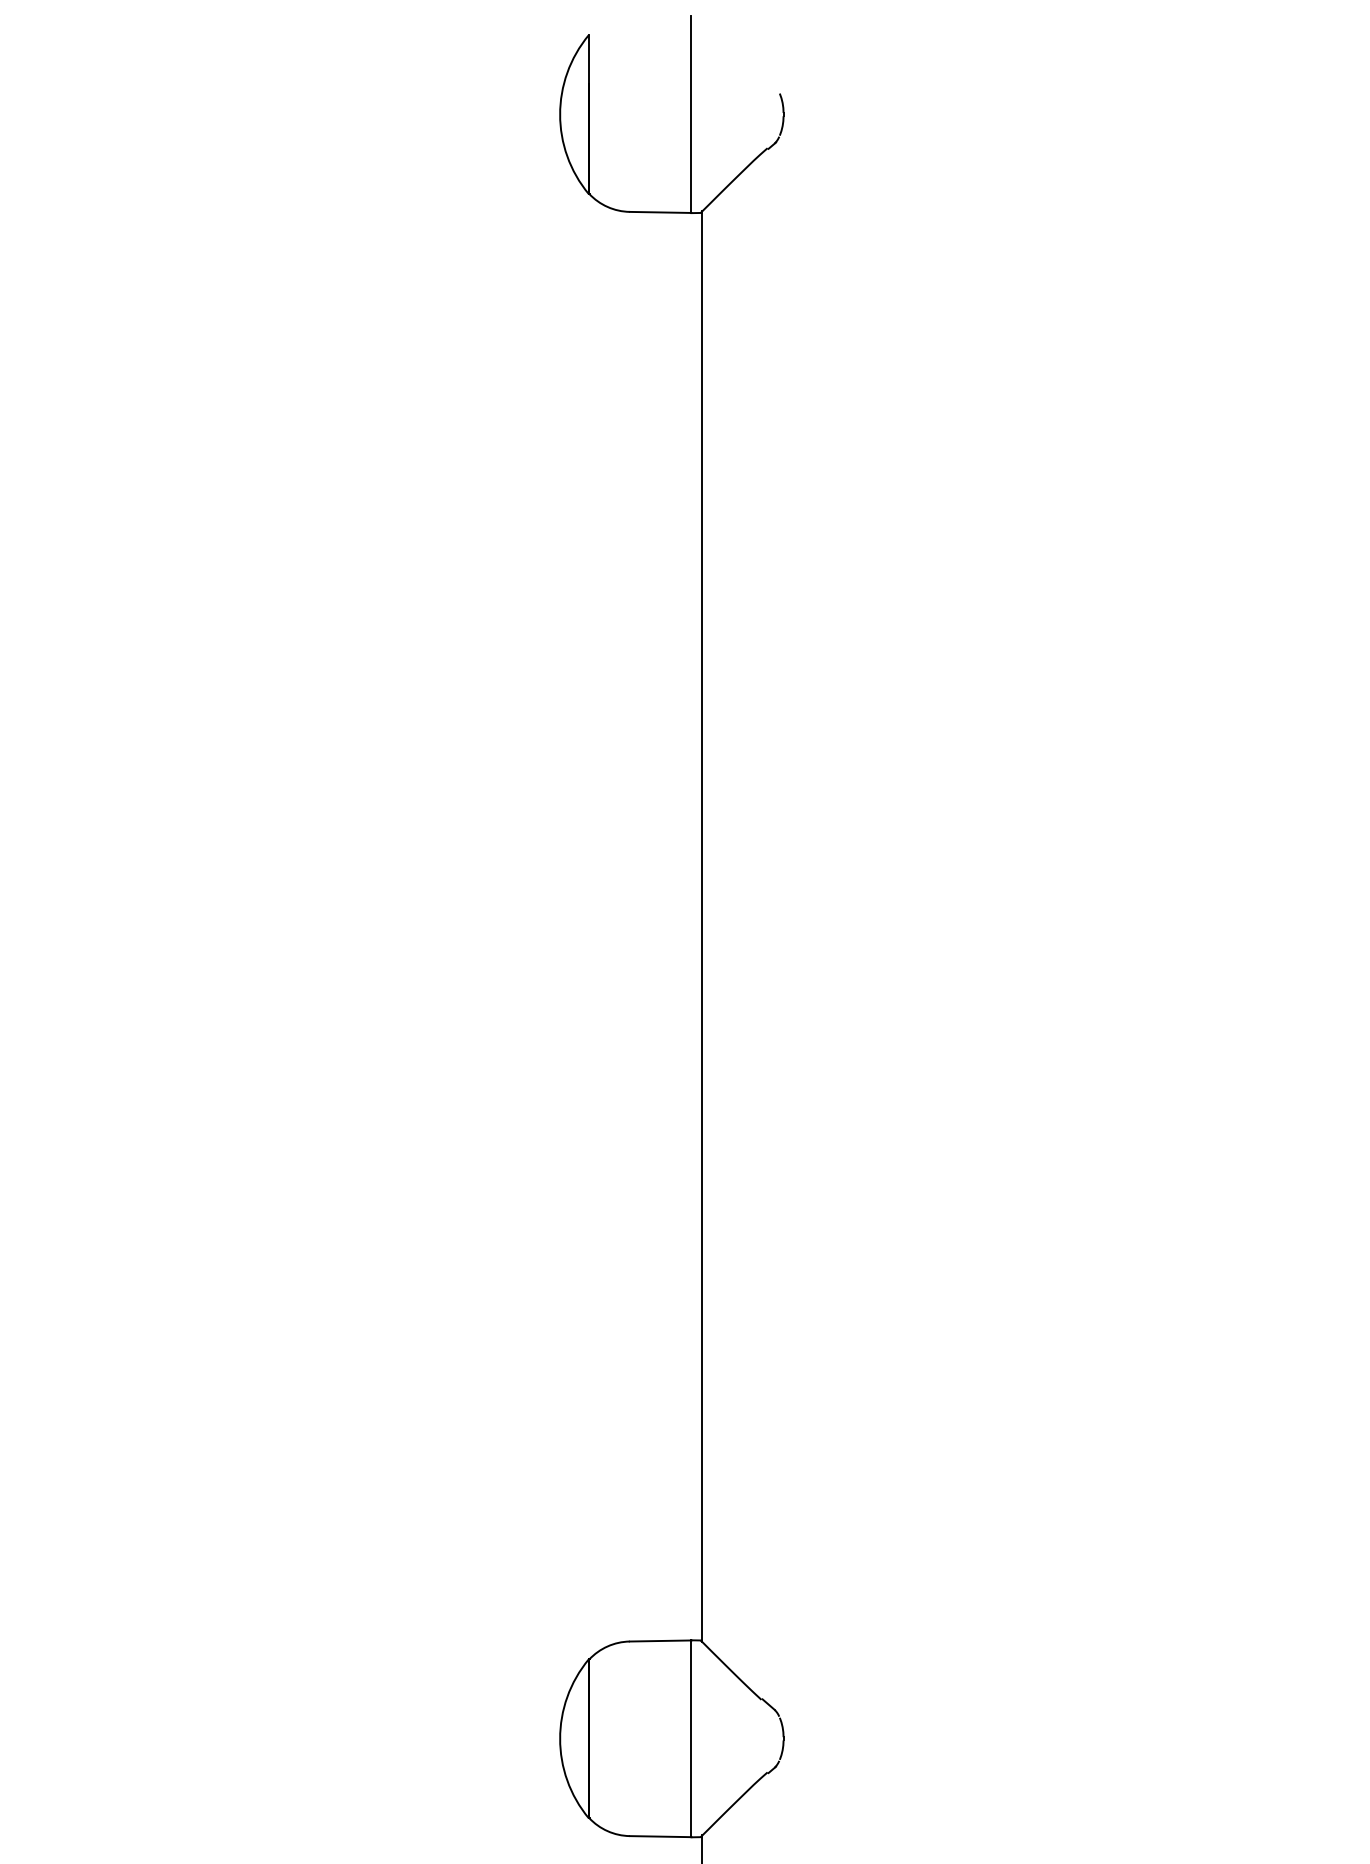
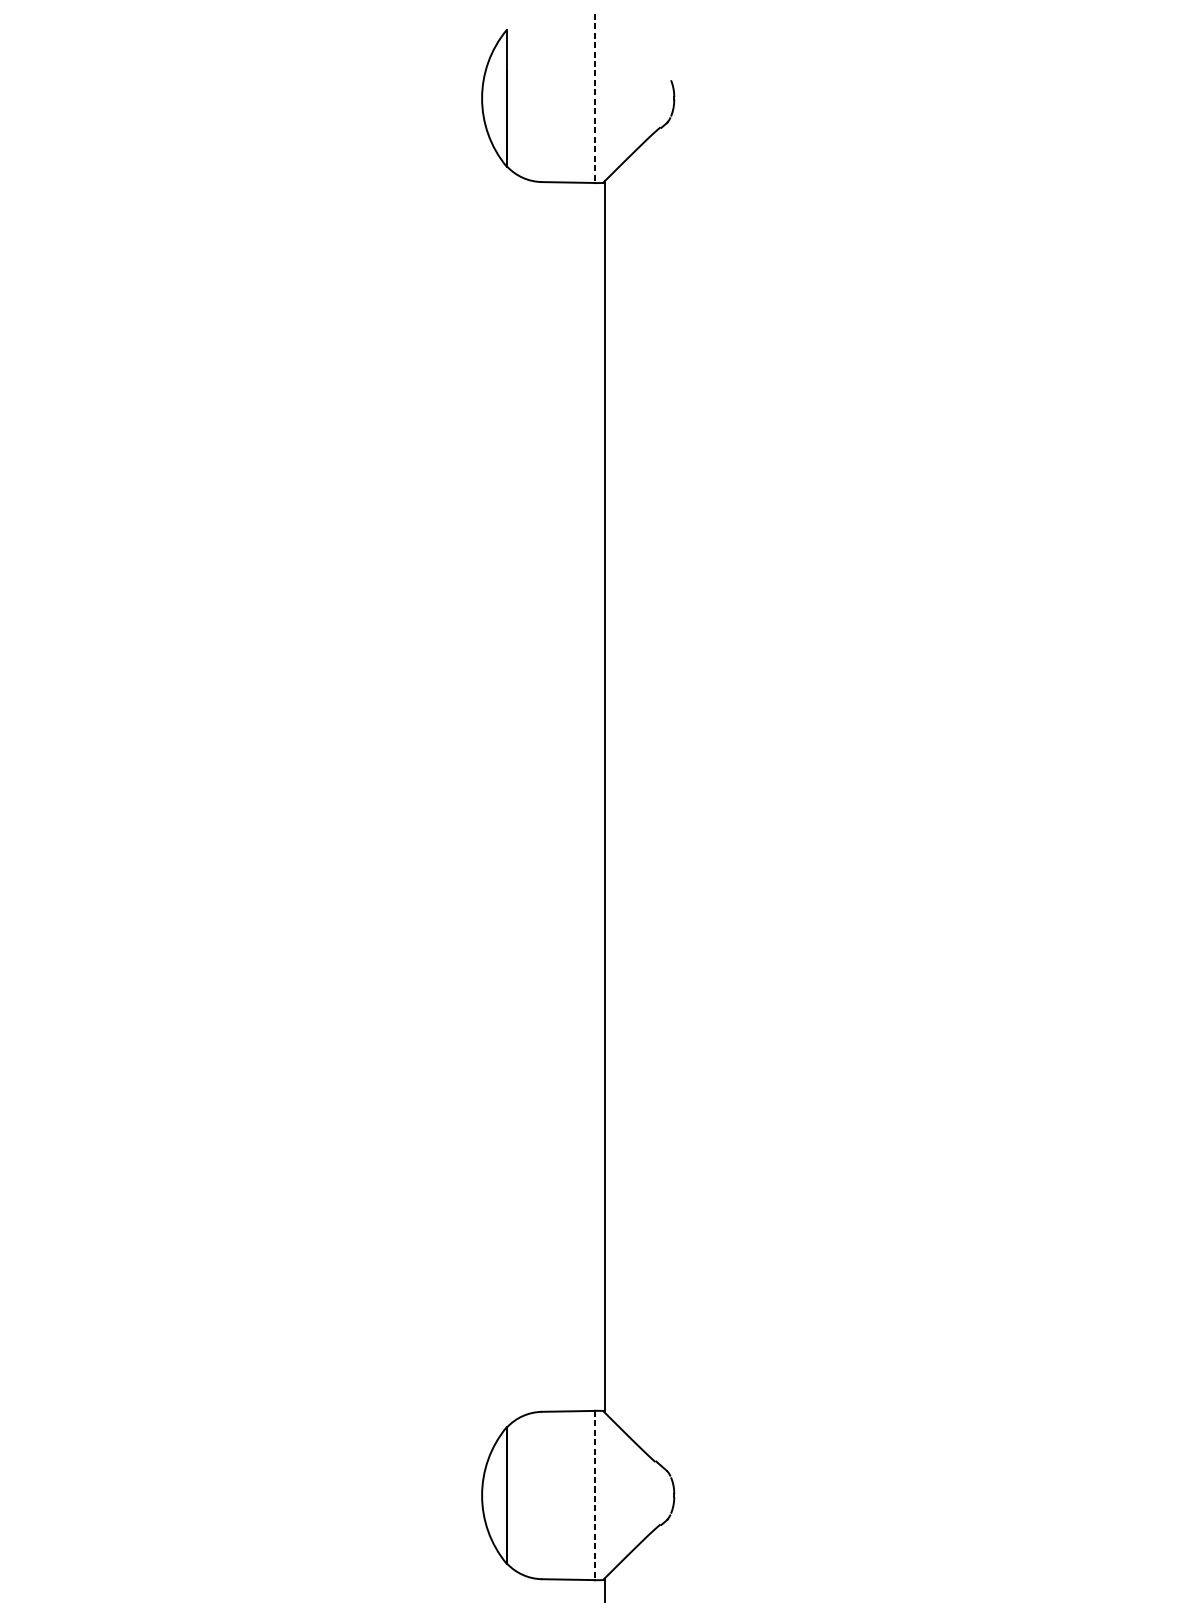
line: (691, 115) -> (595, 99), solid -> dashed
line: (691, 1739) -> (595, 1496), solid -> dashed

